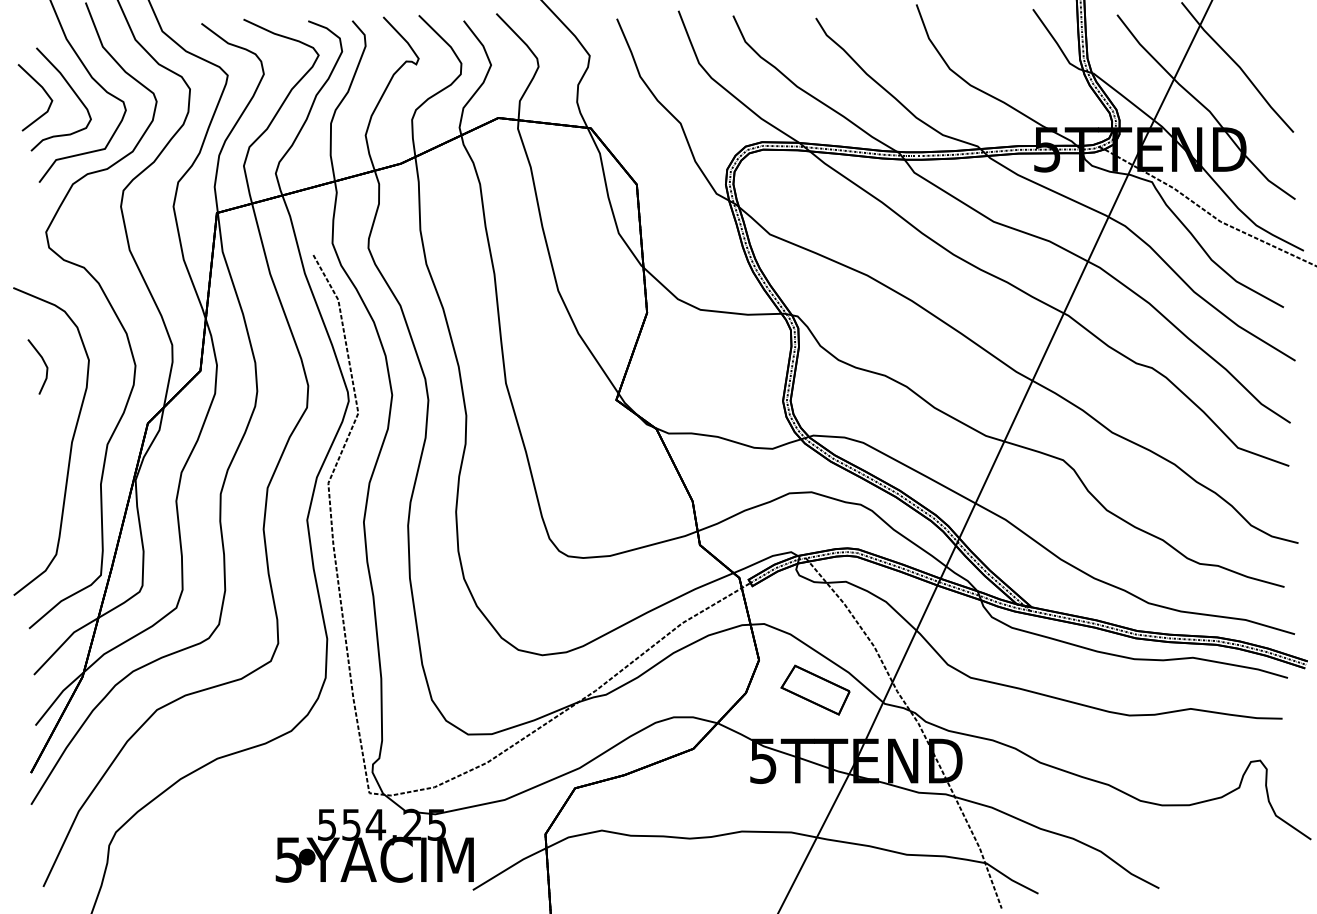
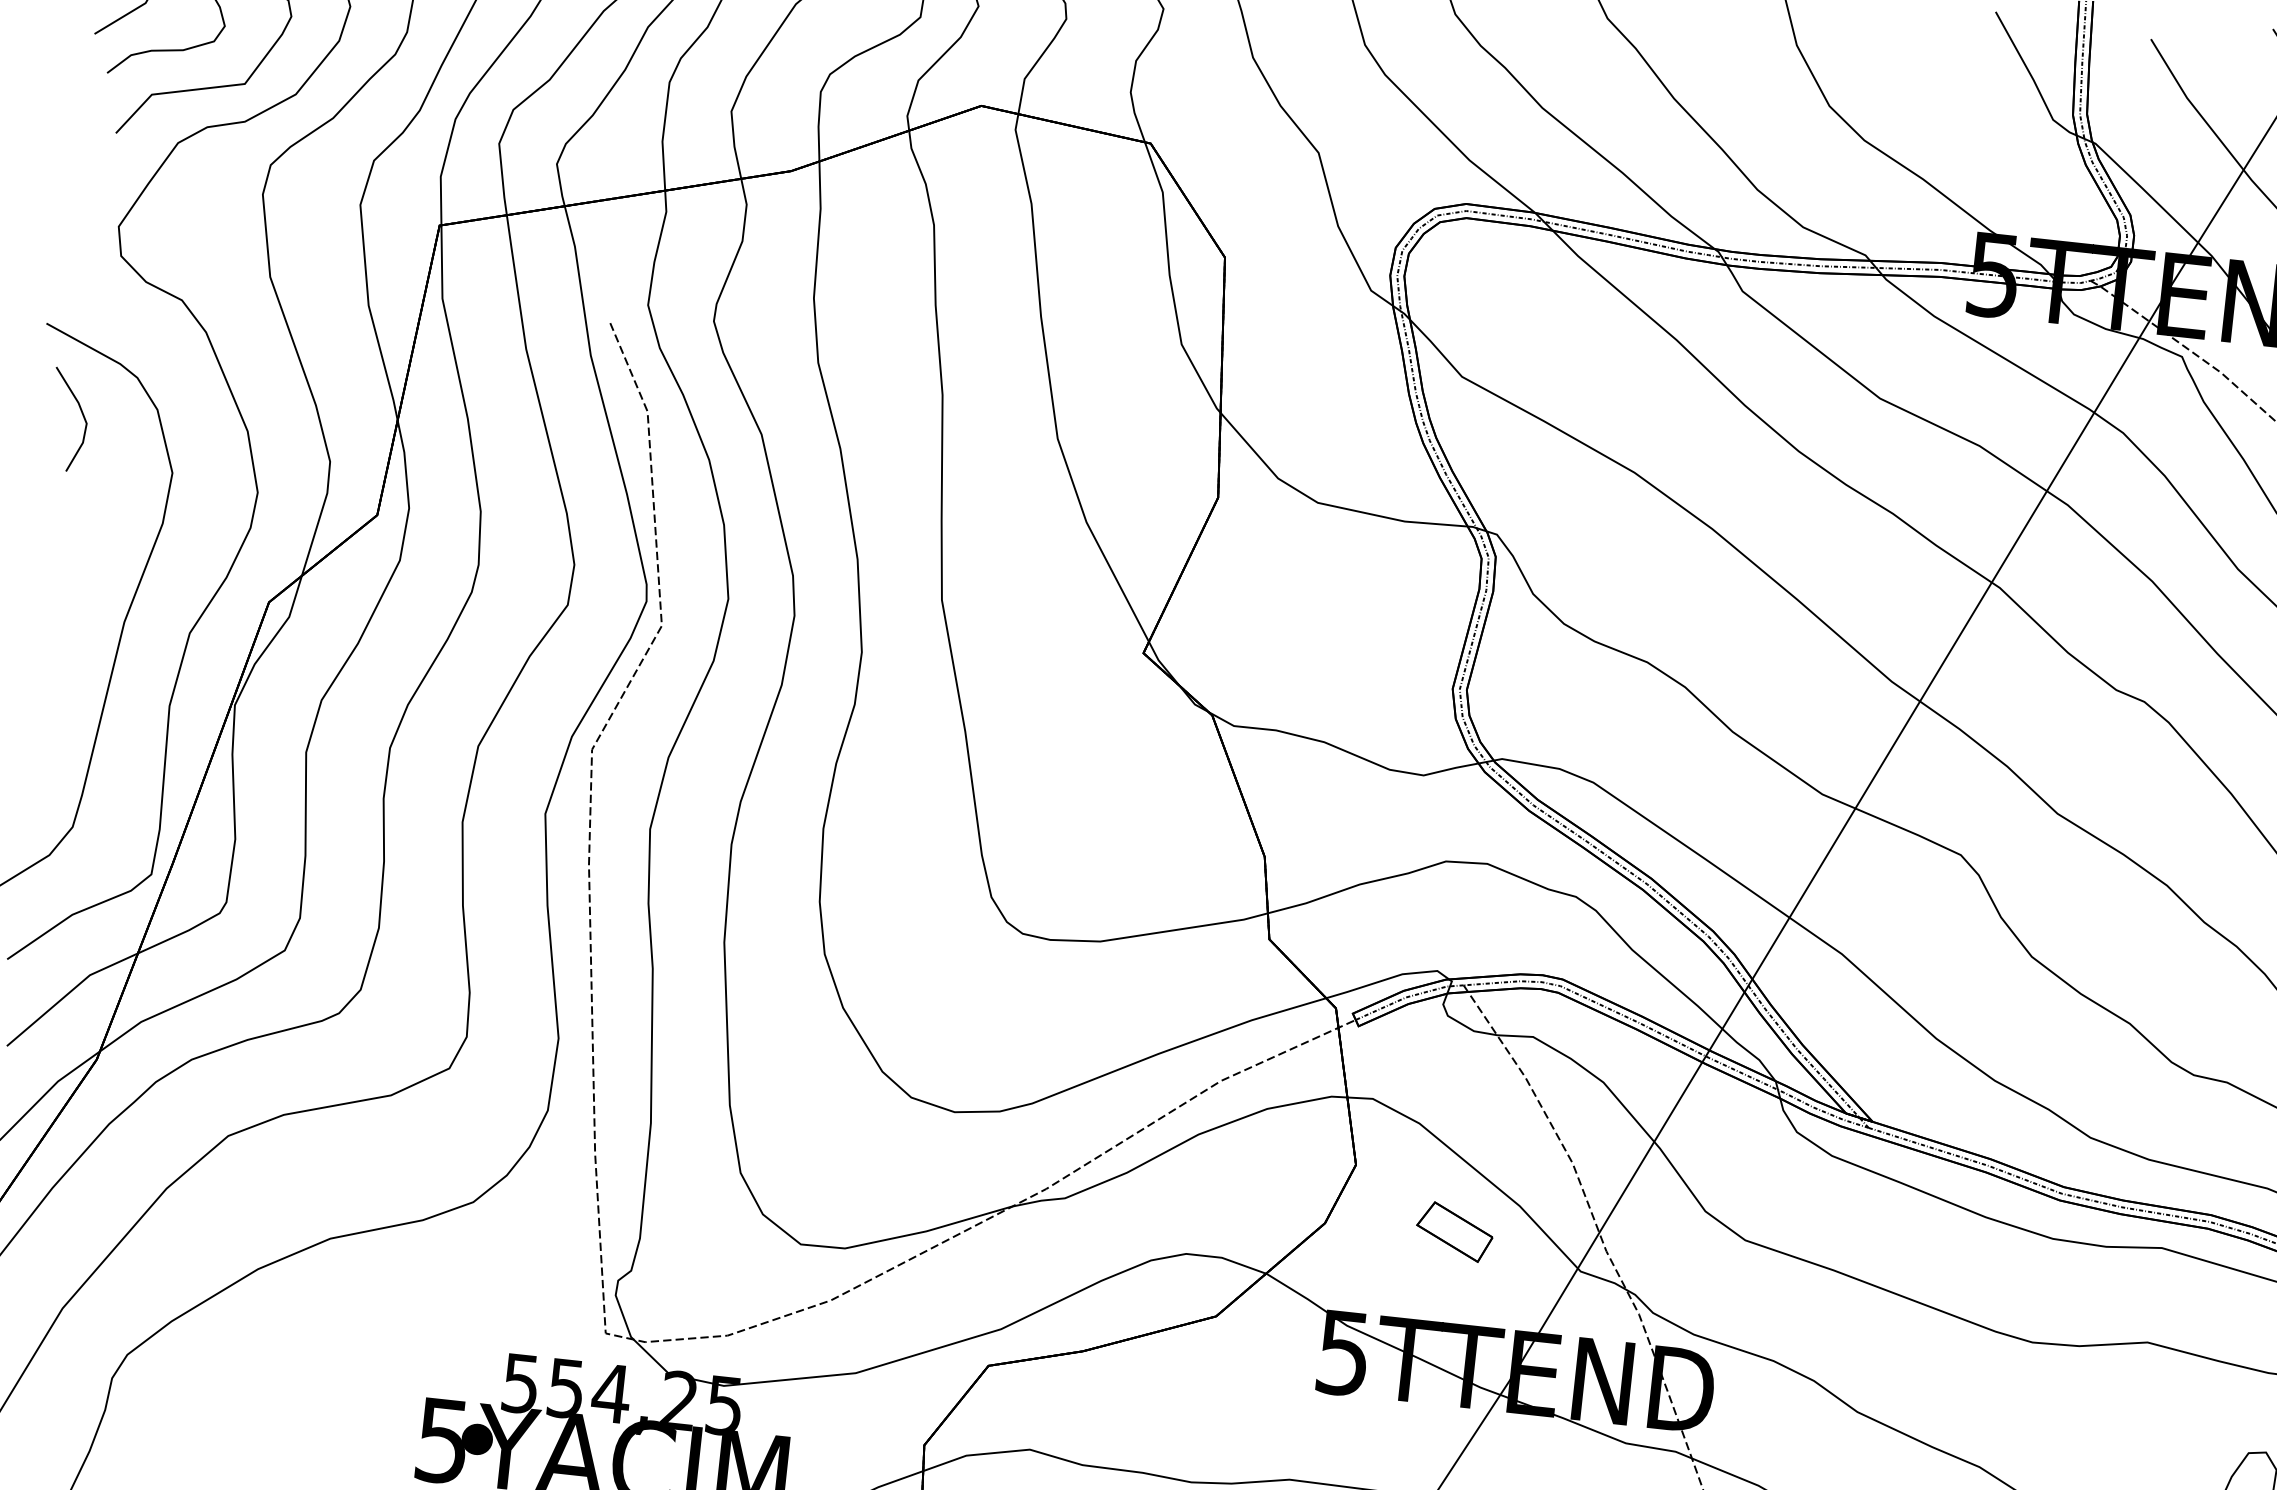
line: (43, 362) -> (80, 412), moved
part: (815, 689) -> (1454, 1230), size x0.6

